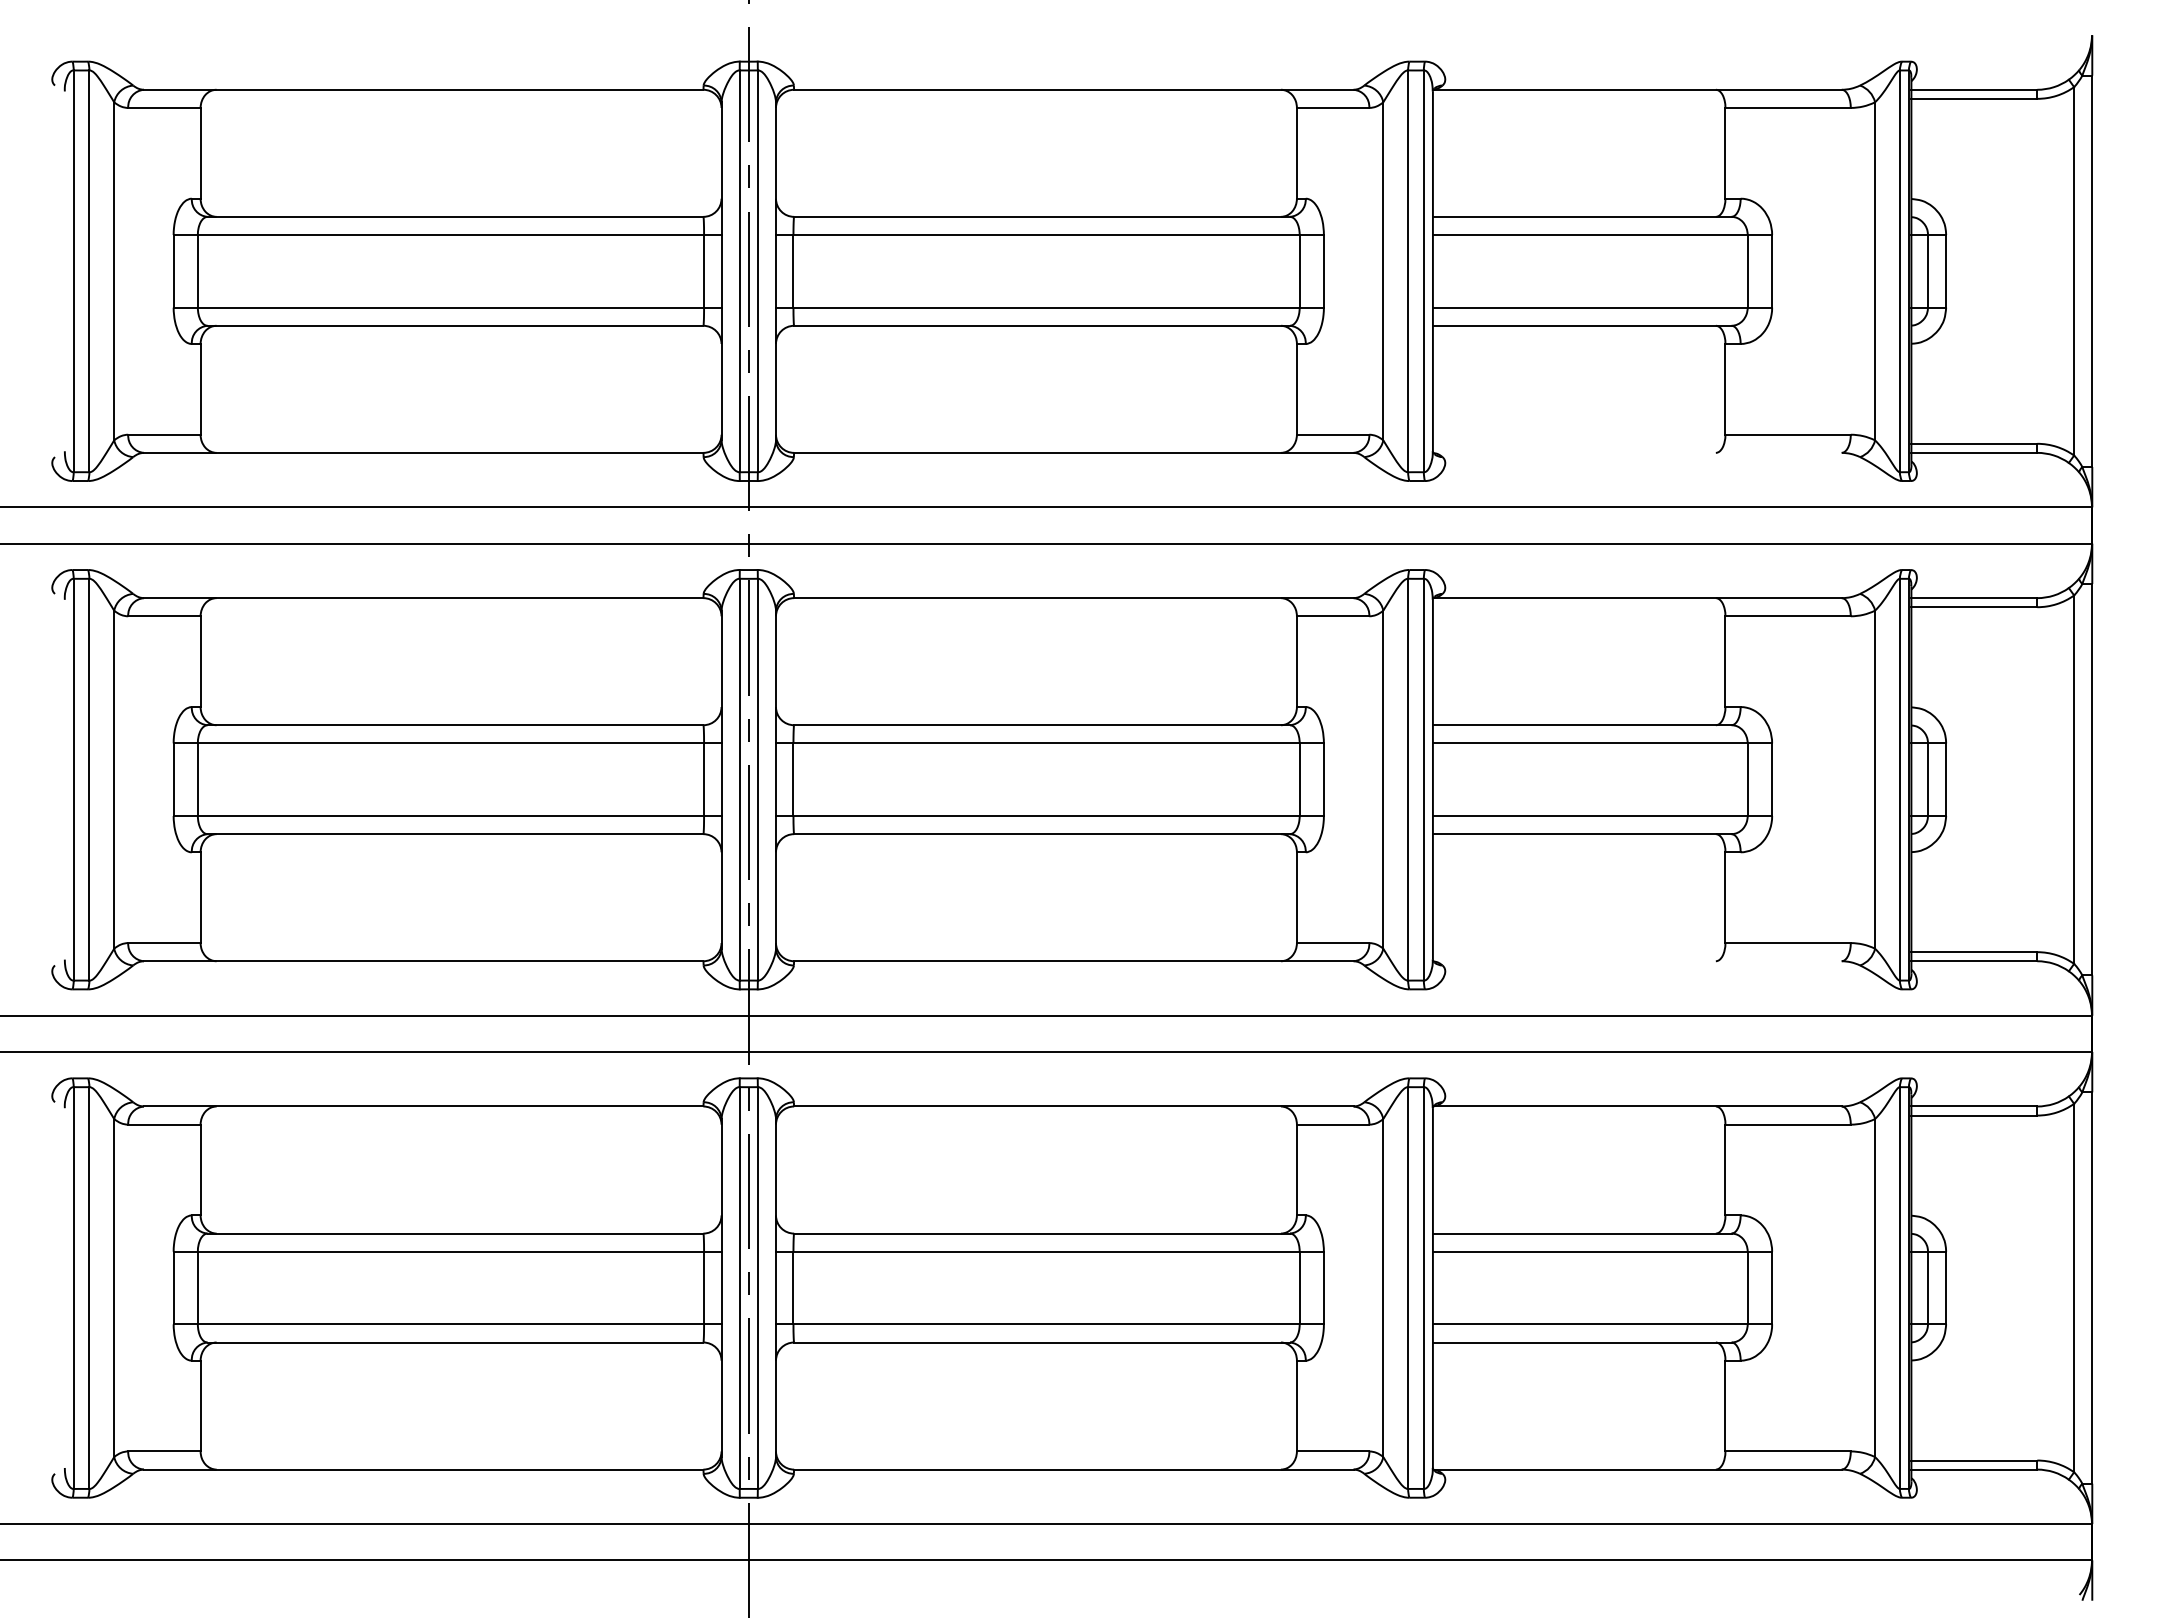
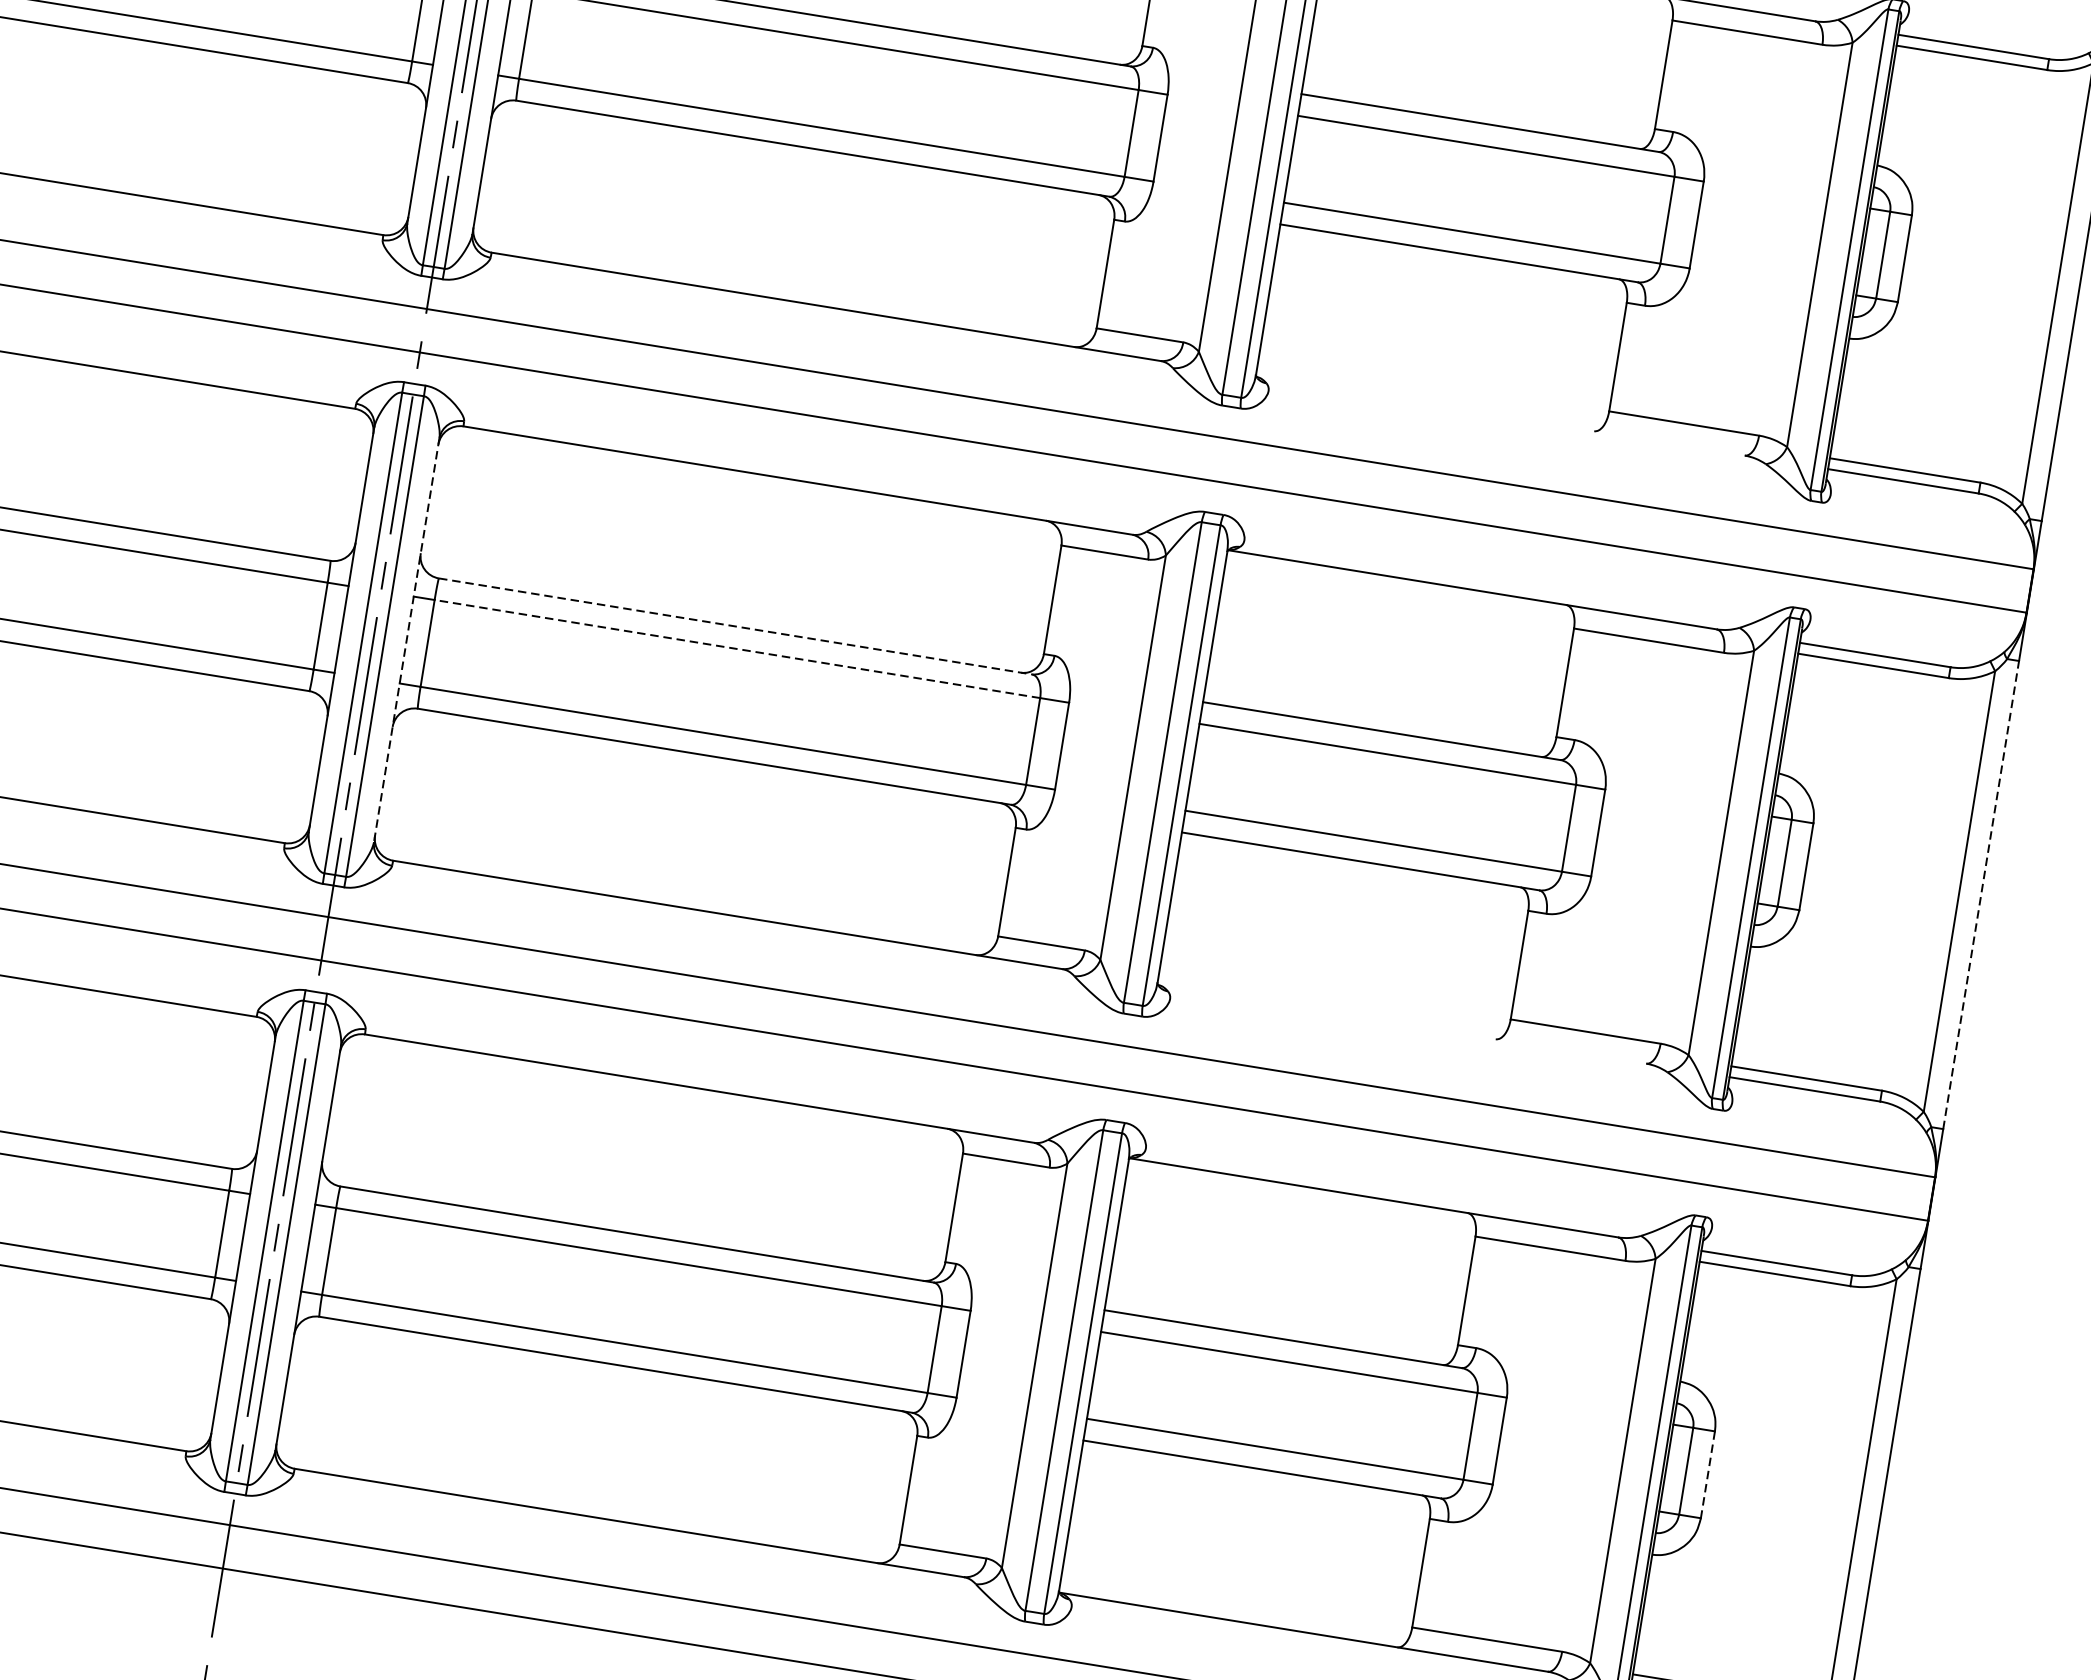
line: (1042, 725) -> (735, 626), solid -> dashed
line: (1046, 743) -> (737, 649), solid -> dashed
line: (2092, 779) -> (1981, 894), solid -> dashed
line: (776, 780) -> (407, 641), solid -> dashed
line: (1946, 1288) -> (1708, 1475), solid -> dashed

